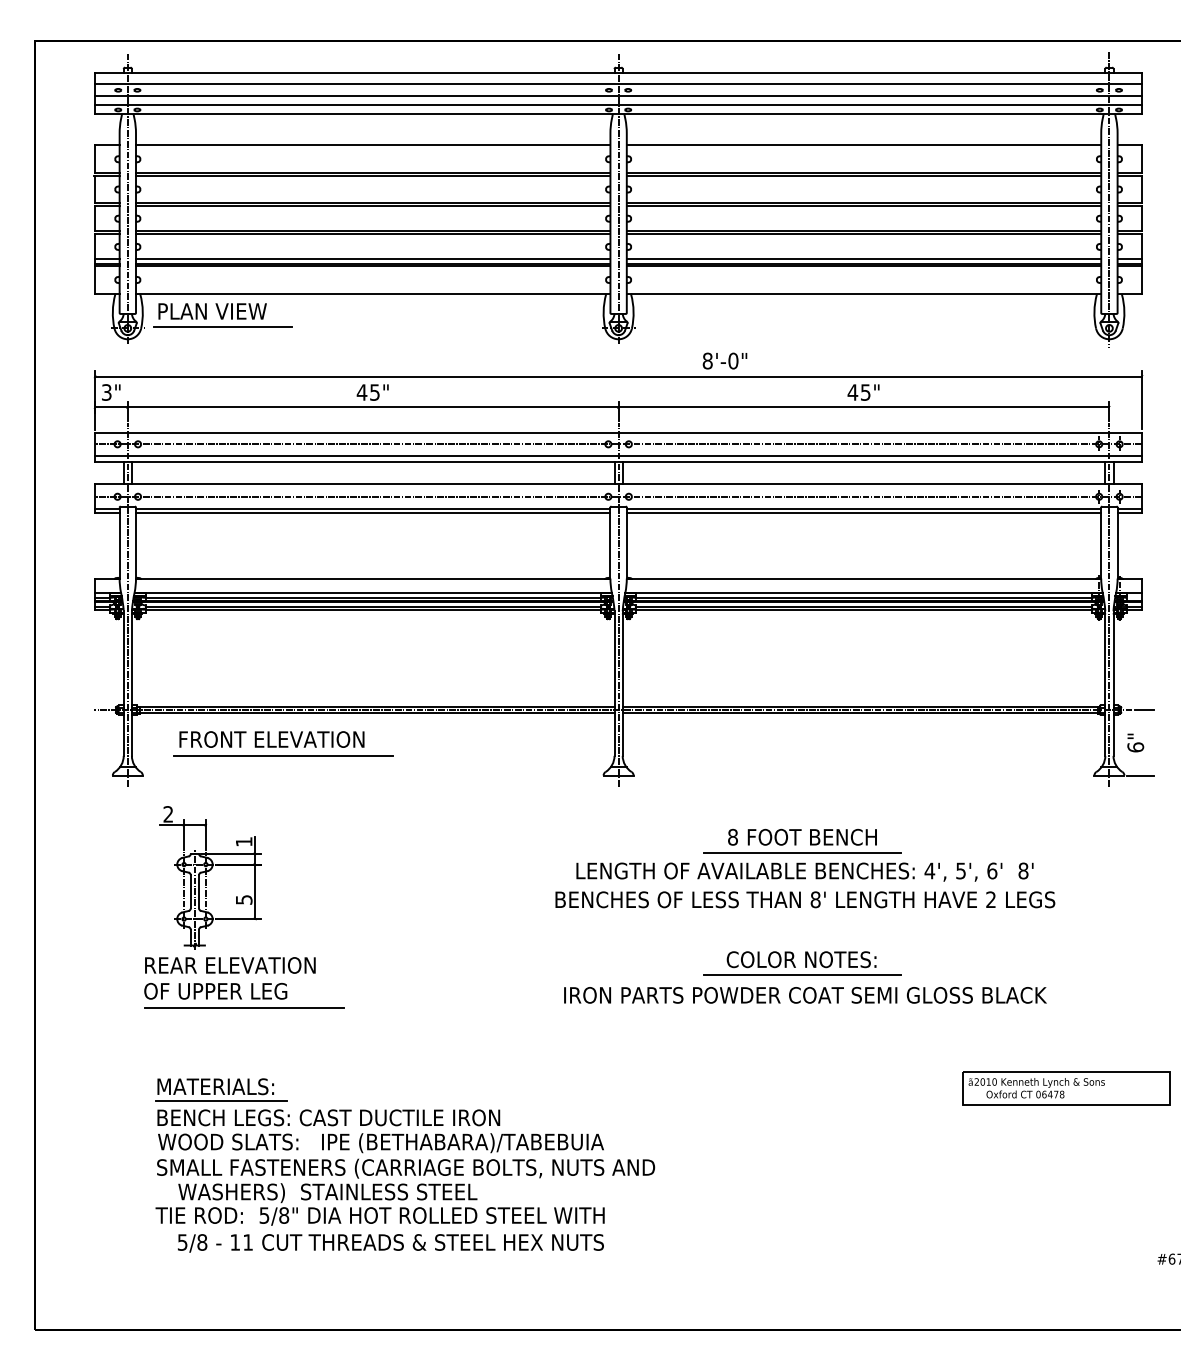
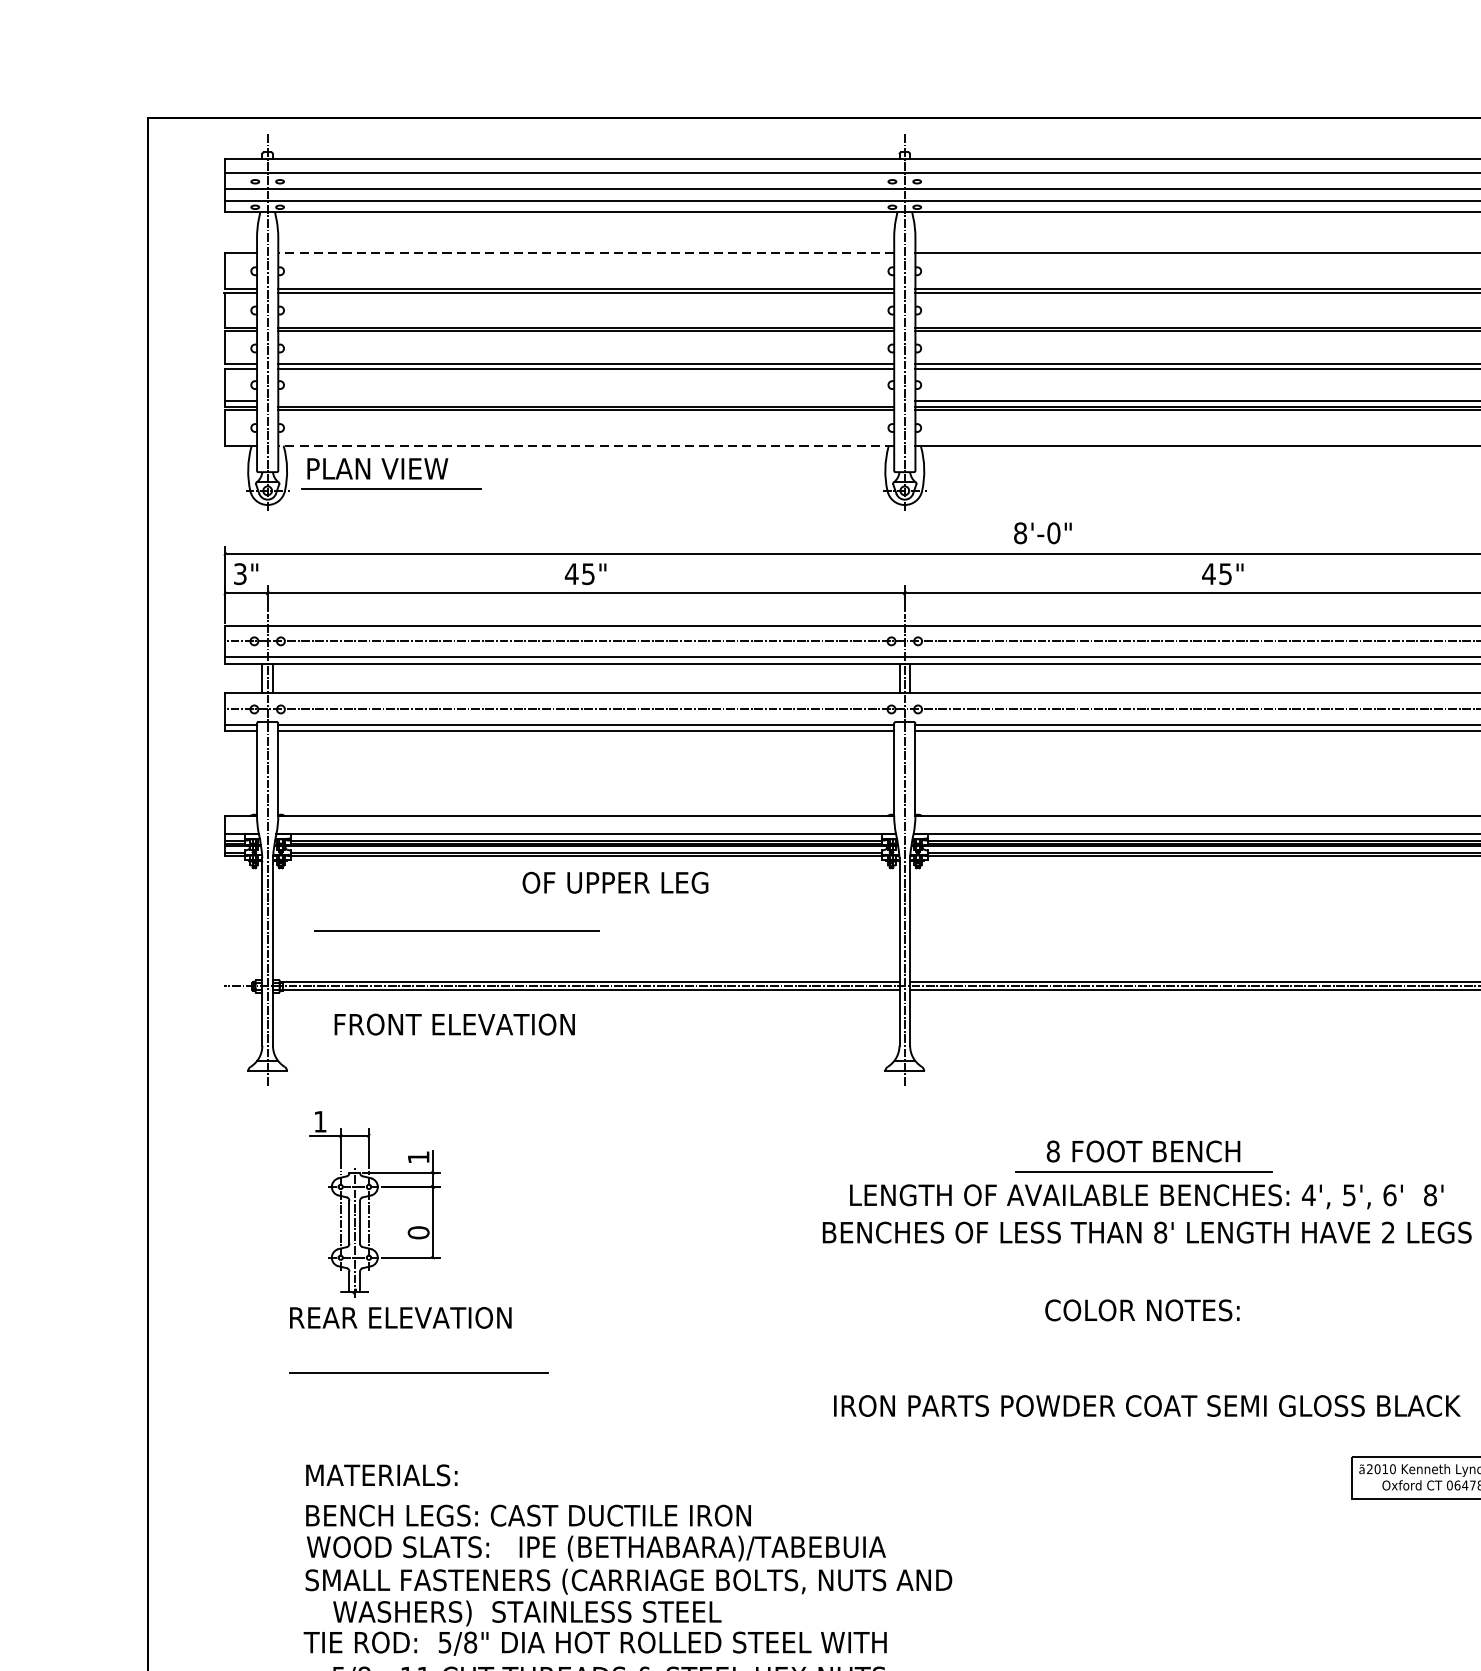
line: (372, 145) -> (585, 253), solid -> dashed
line: (373, 259) -> (586, 401), removed
line: (372, 293) -> (585, 445), solid -> dashed
line: (283, 755) -> (456, 931), moved
text: (167, 814) -> (319, 1121), 2 -> 1
text: (243, 899) -> (417, 1232), 5 -> 0
line: (801, 975) -> (1142, 1330), removed
text: (215, 990) -> (615, 881), moved
text: (805, 995) -> (1147, 1406), moved
line: (221, 1100) -> (389, 1493), removed

